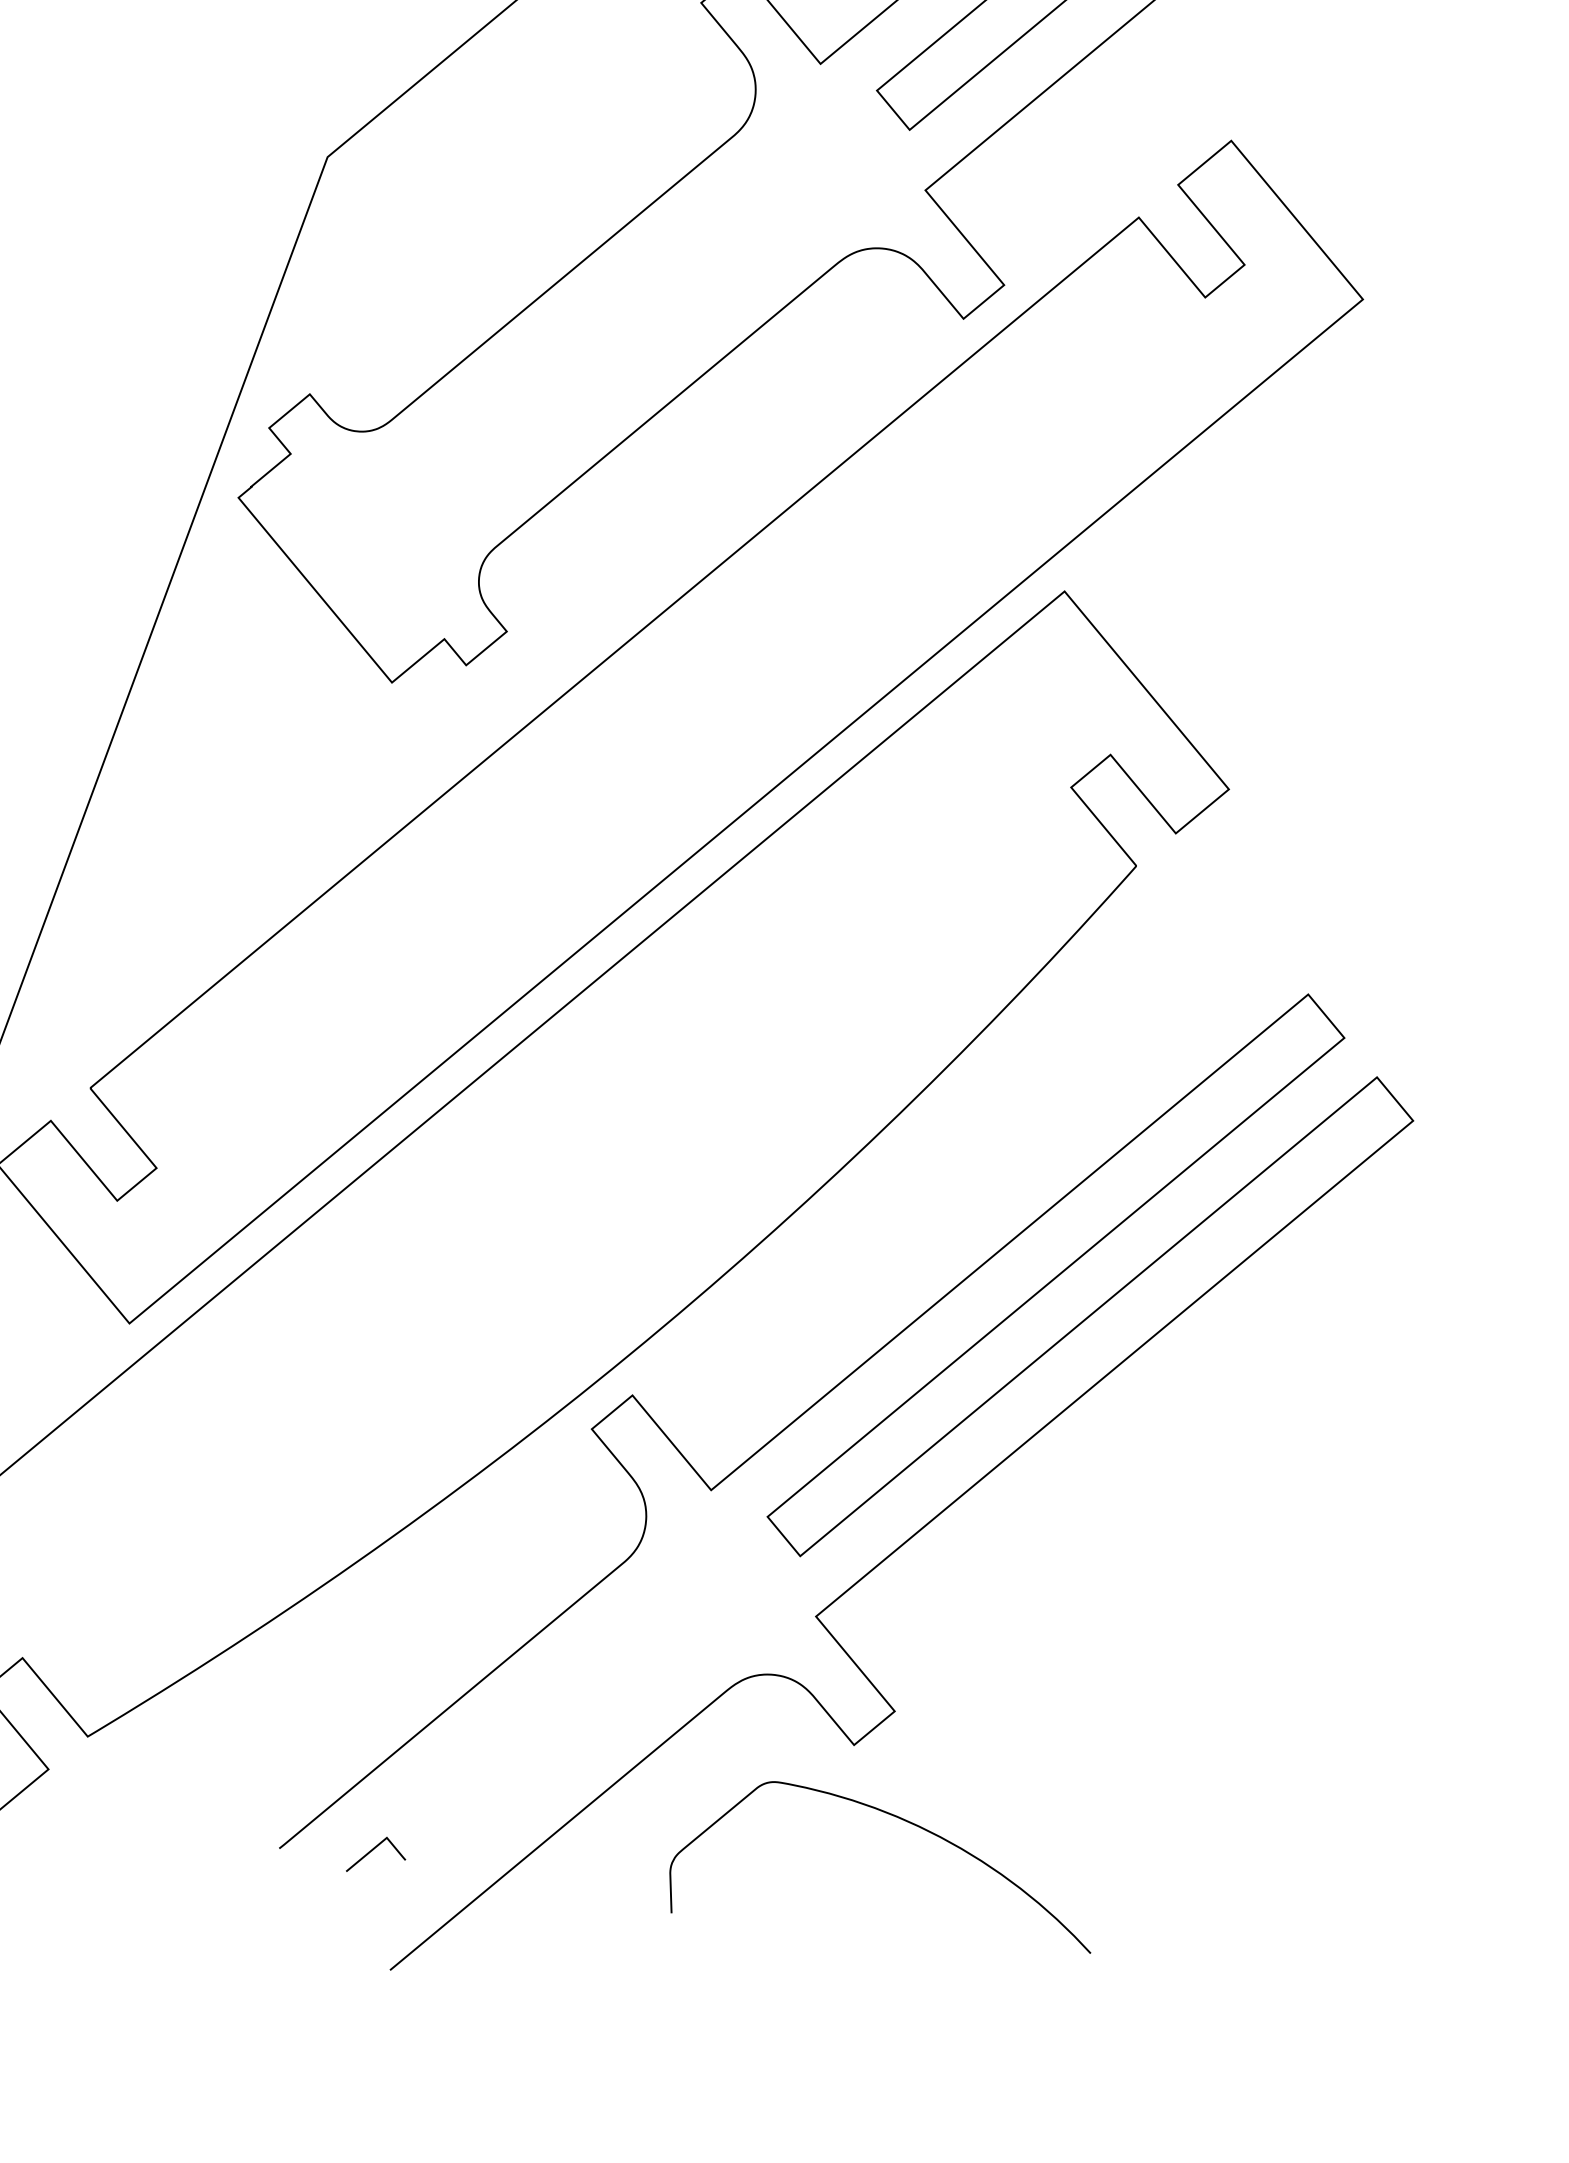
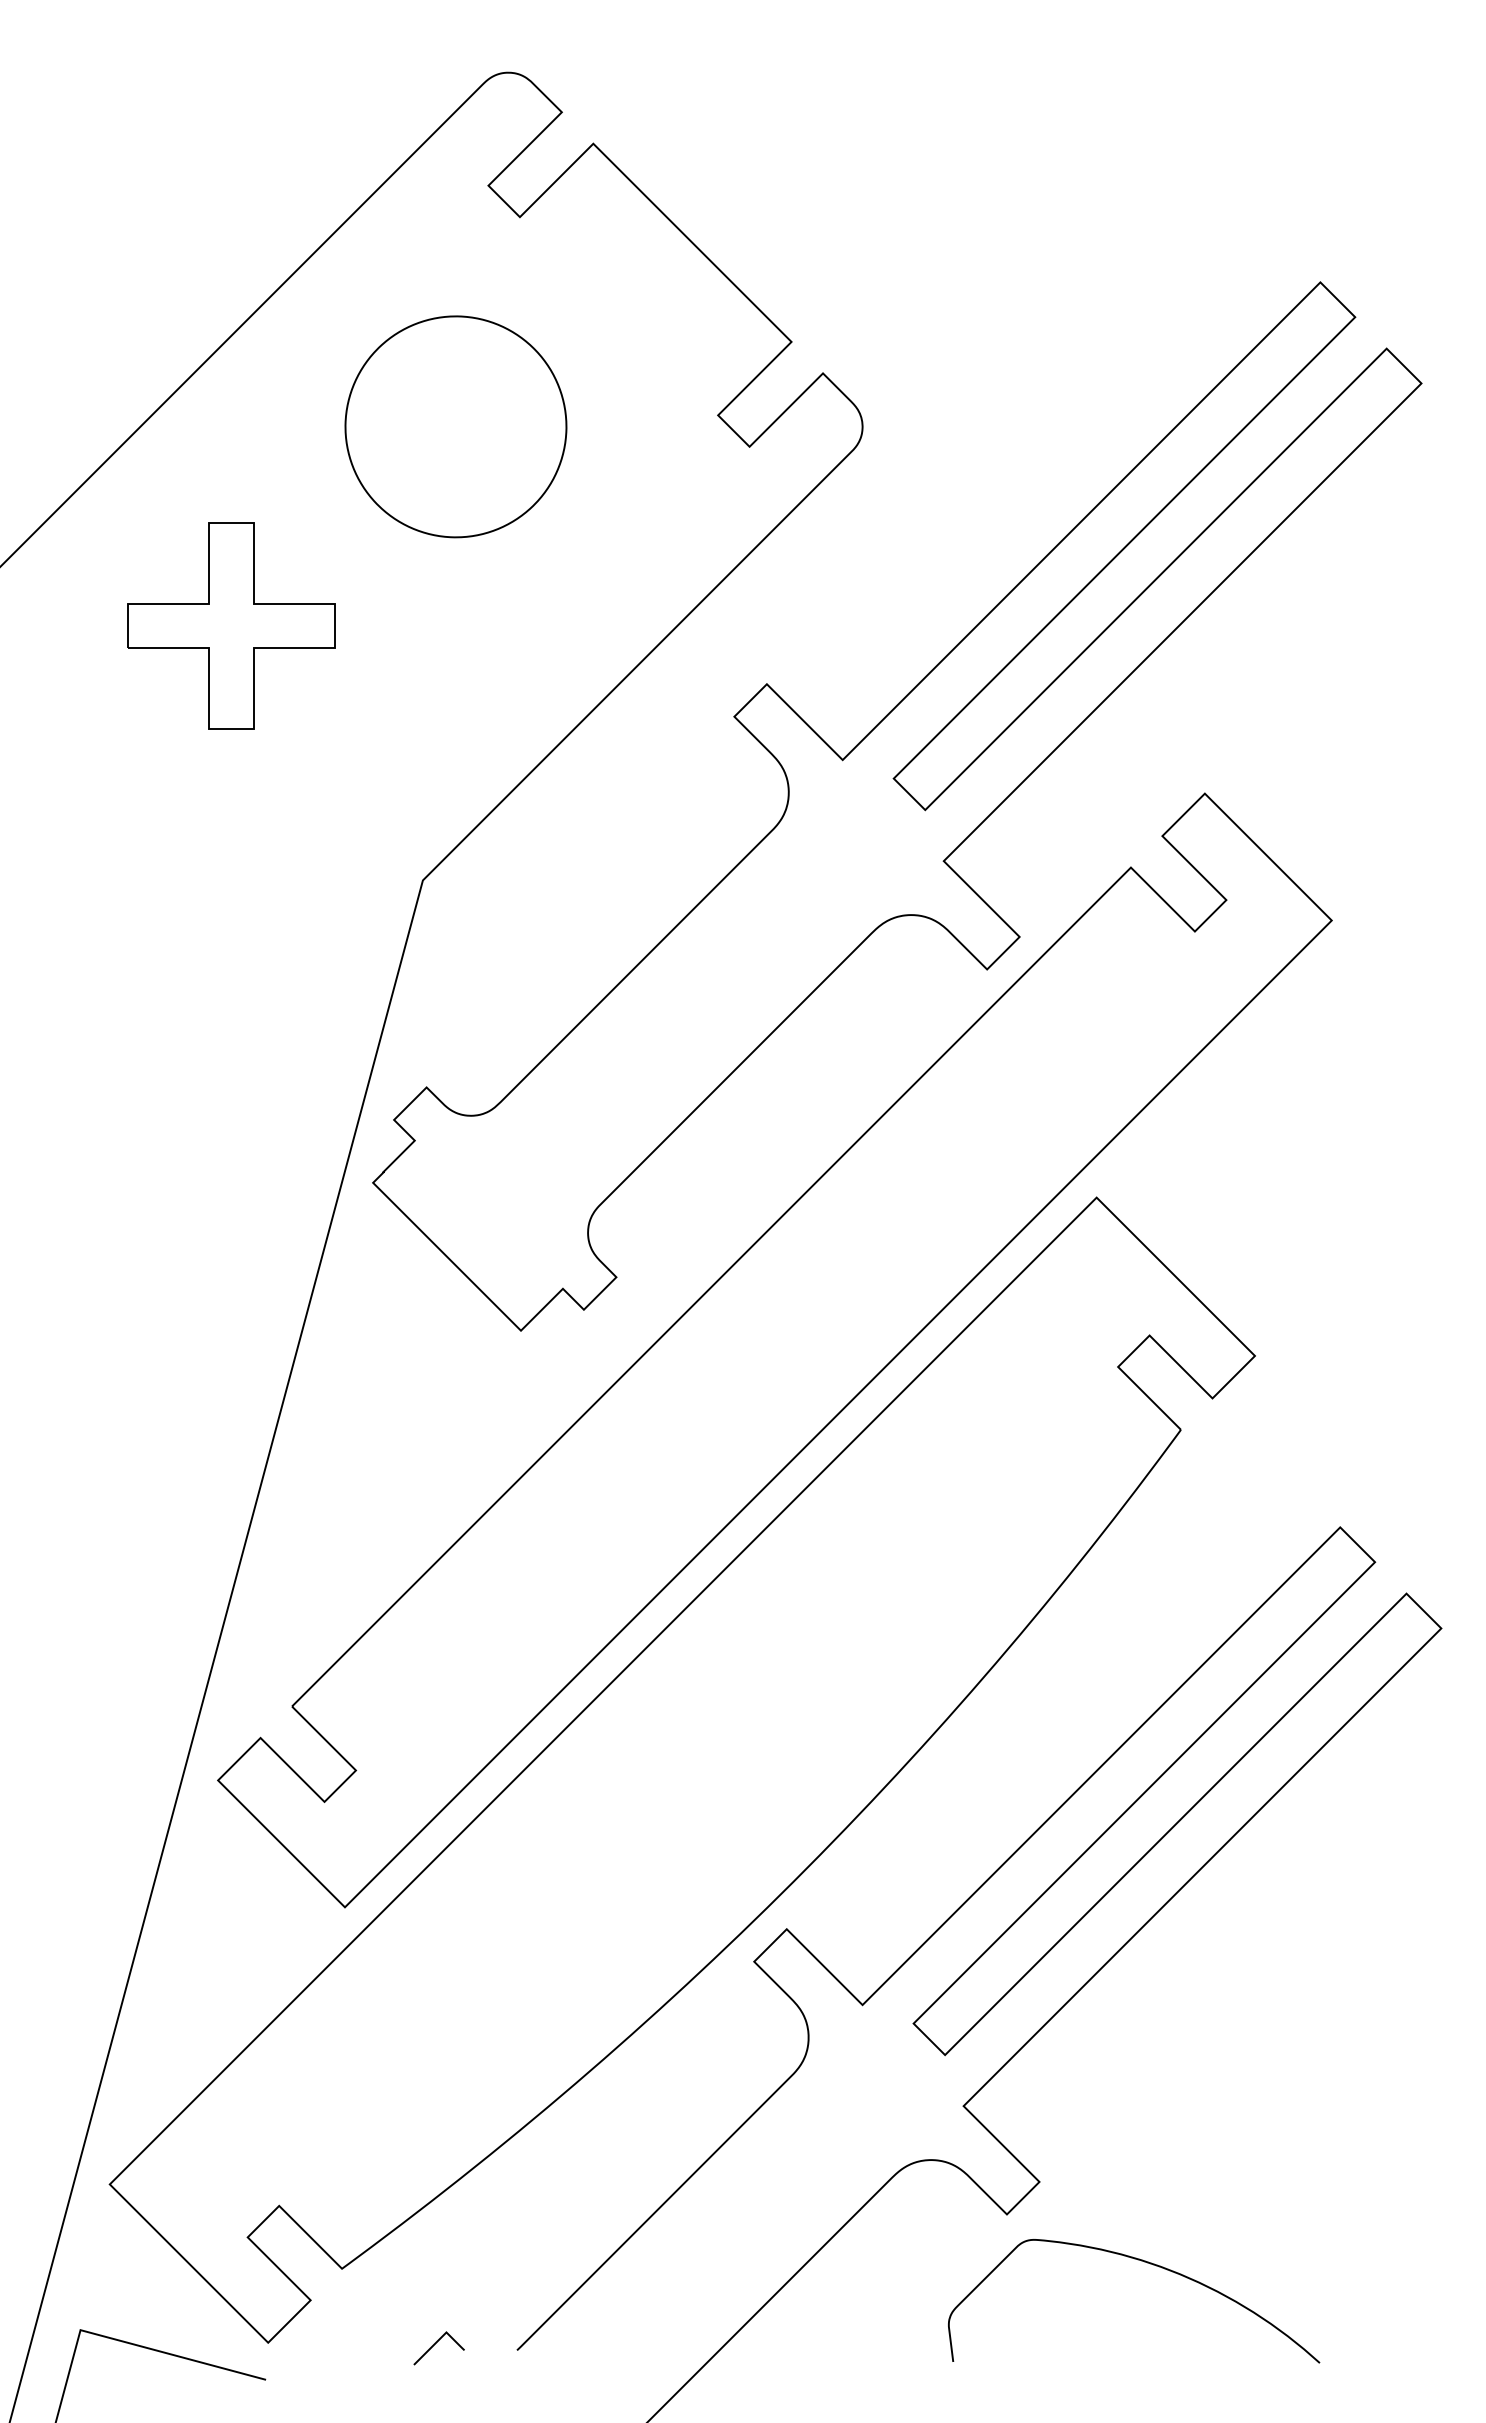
curve: (904, 1821) -> (1147, 2263), moved
curve: (373, 1850) -> (435, 2344), moved

